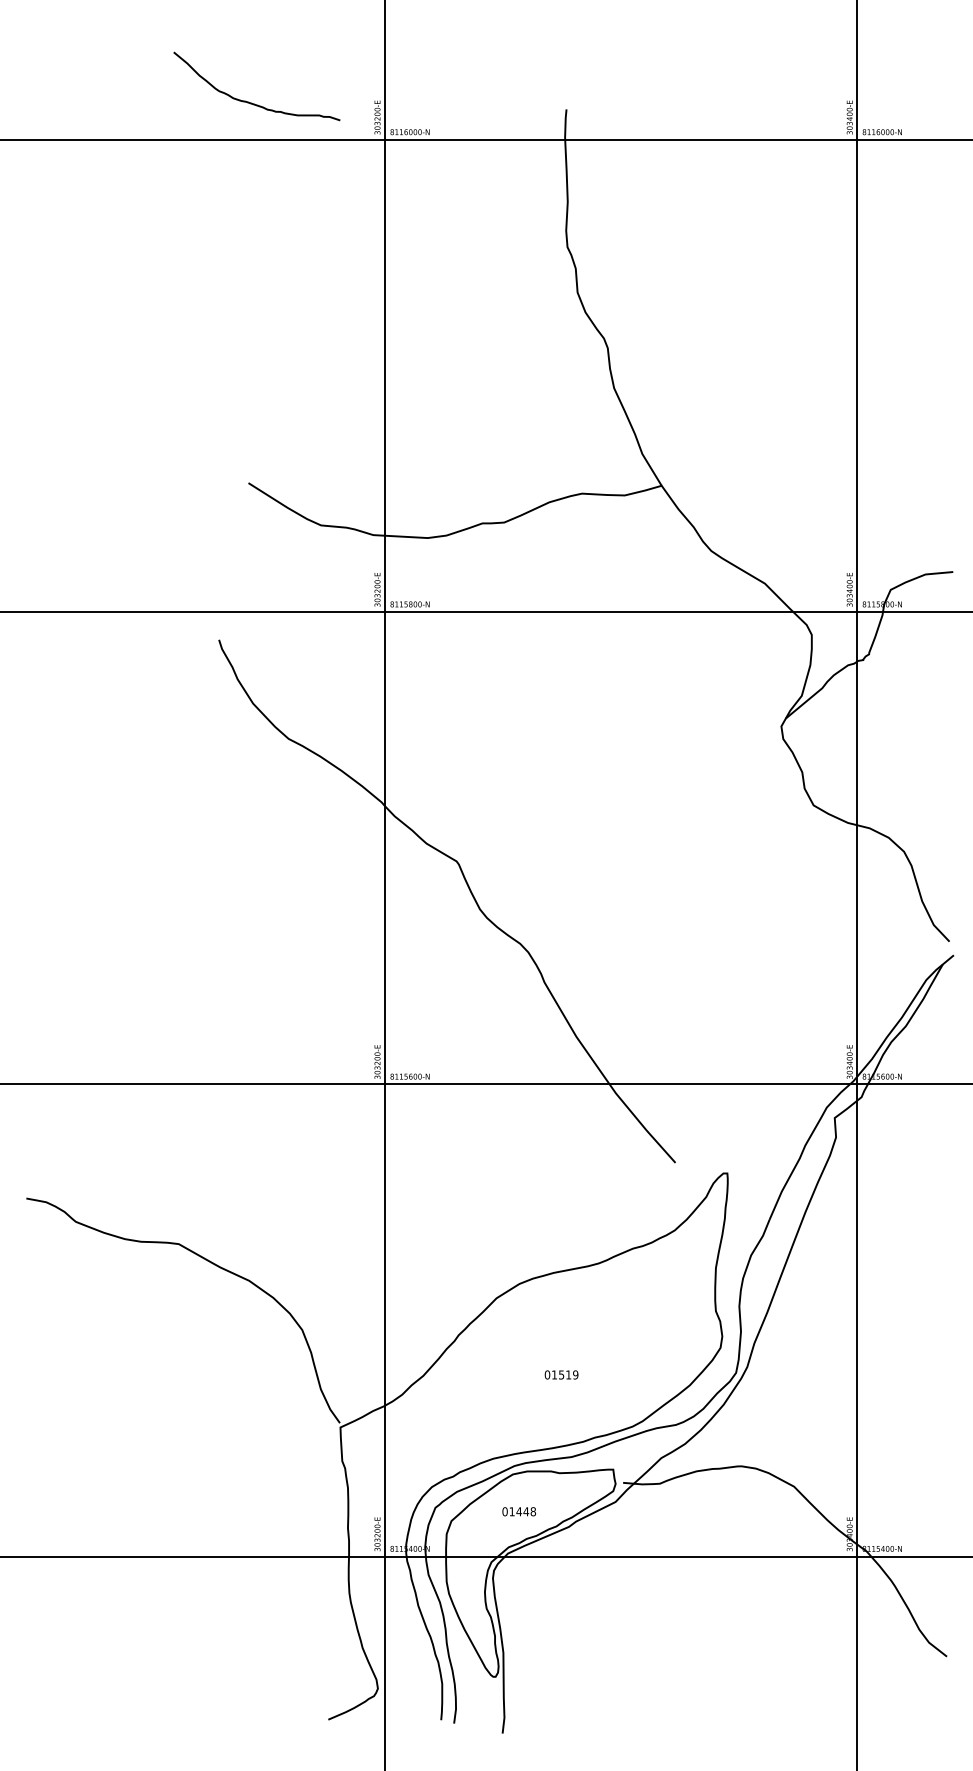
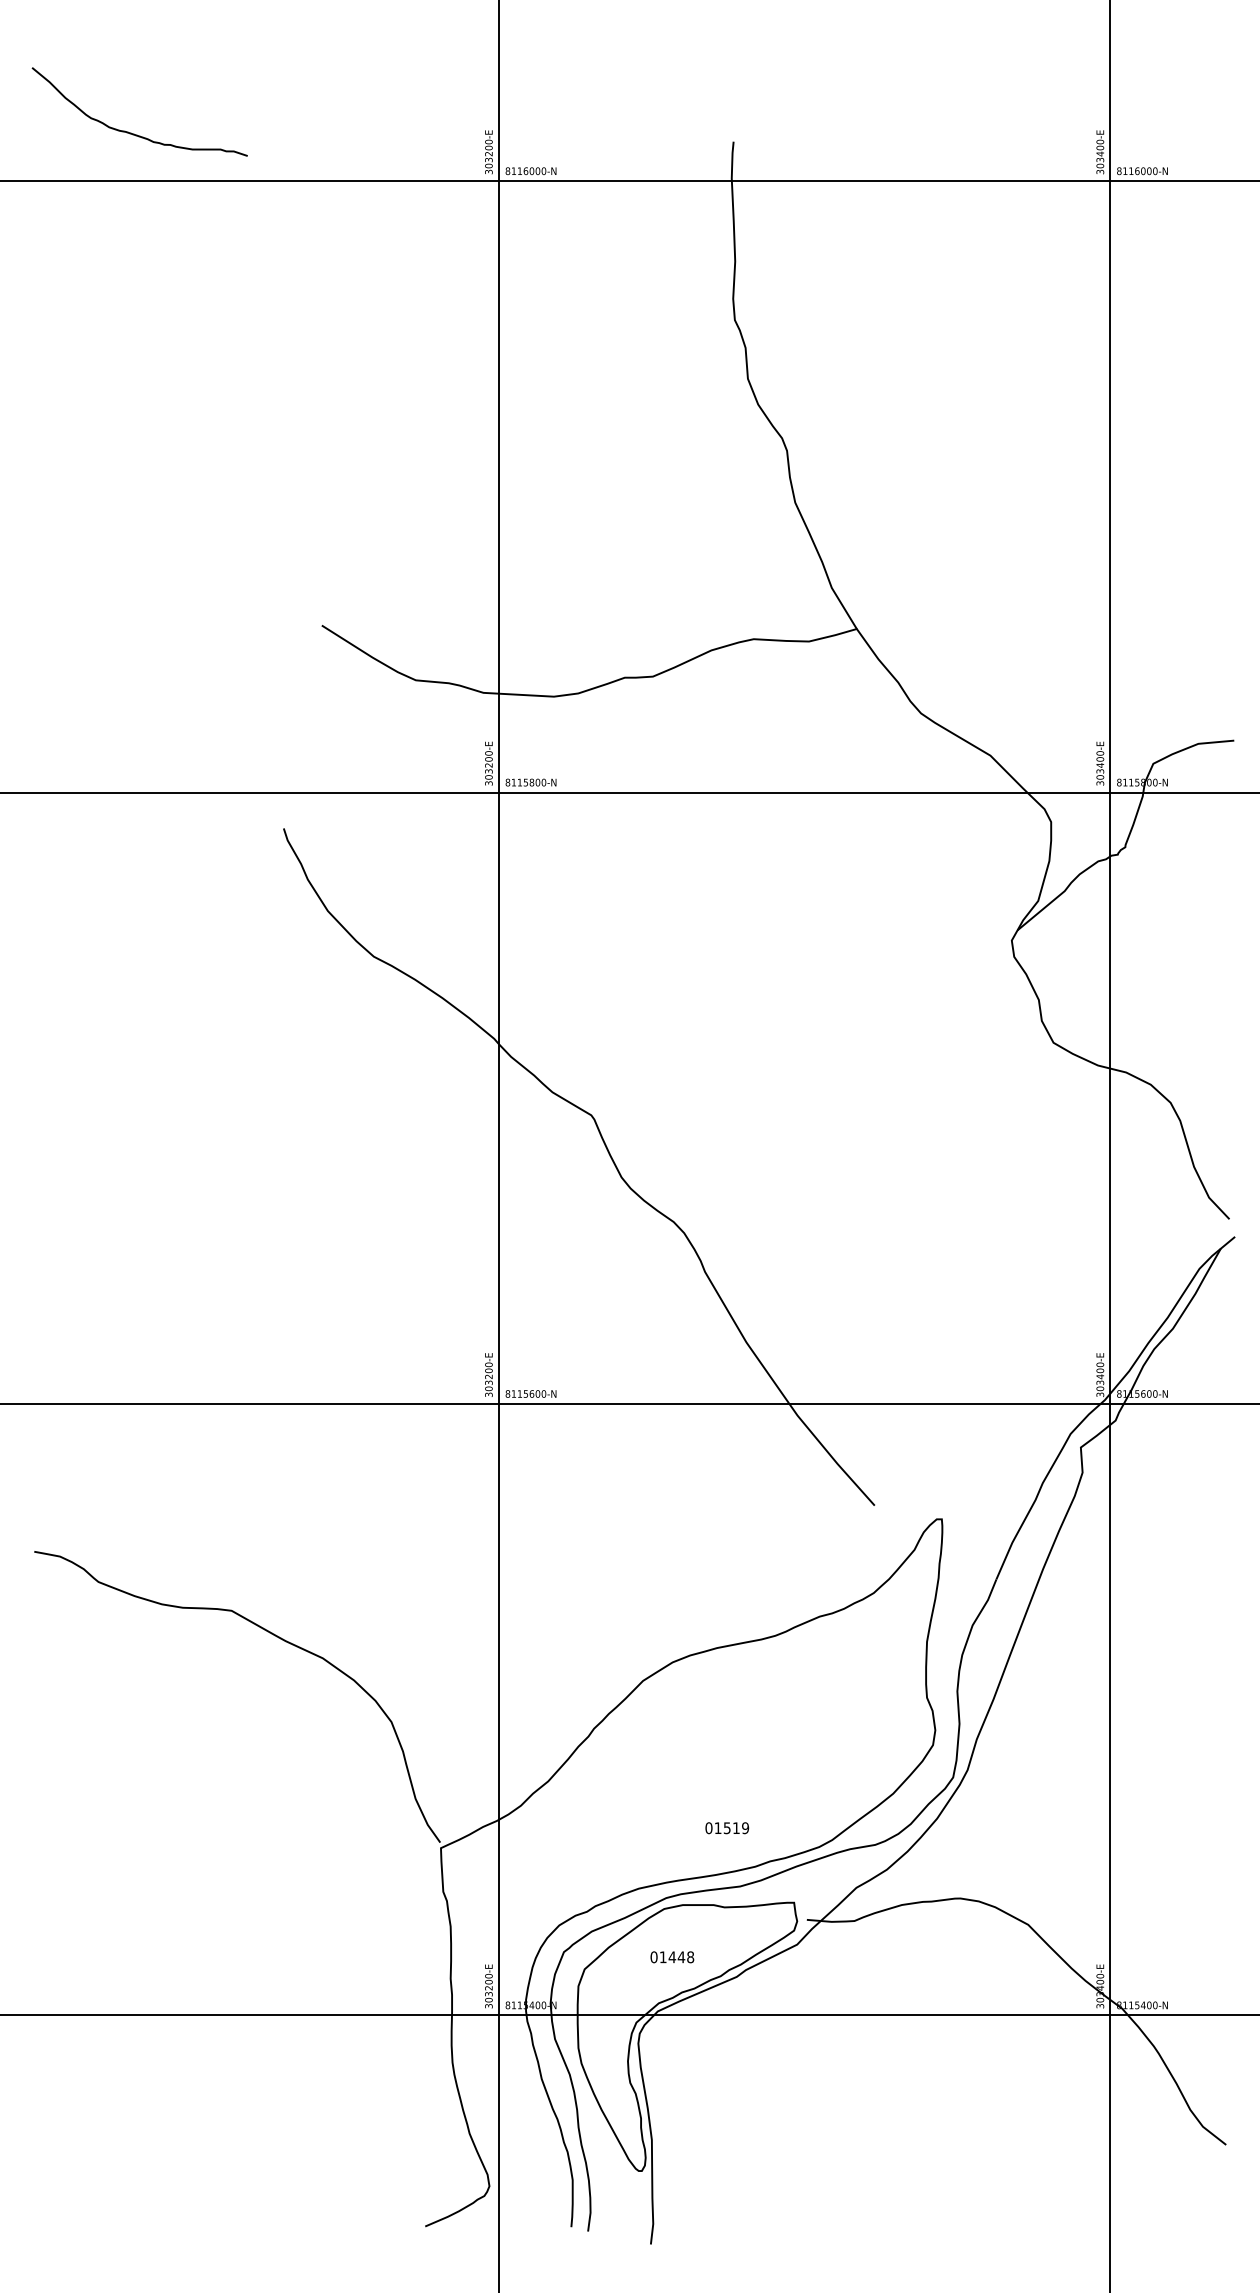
curve: (250, 102) -> (131, 132), moved
text: (561, 1375) -> (727, 1828), moved

